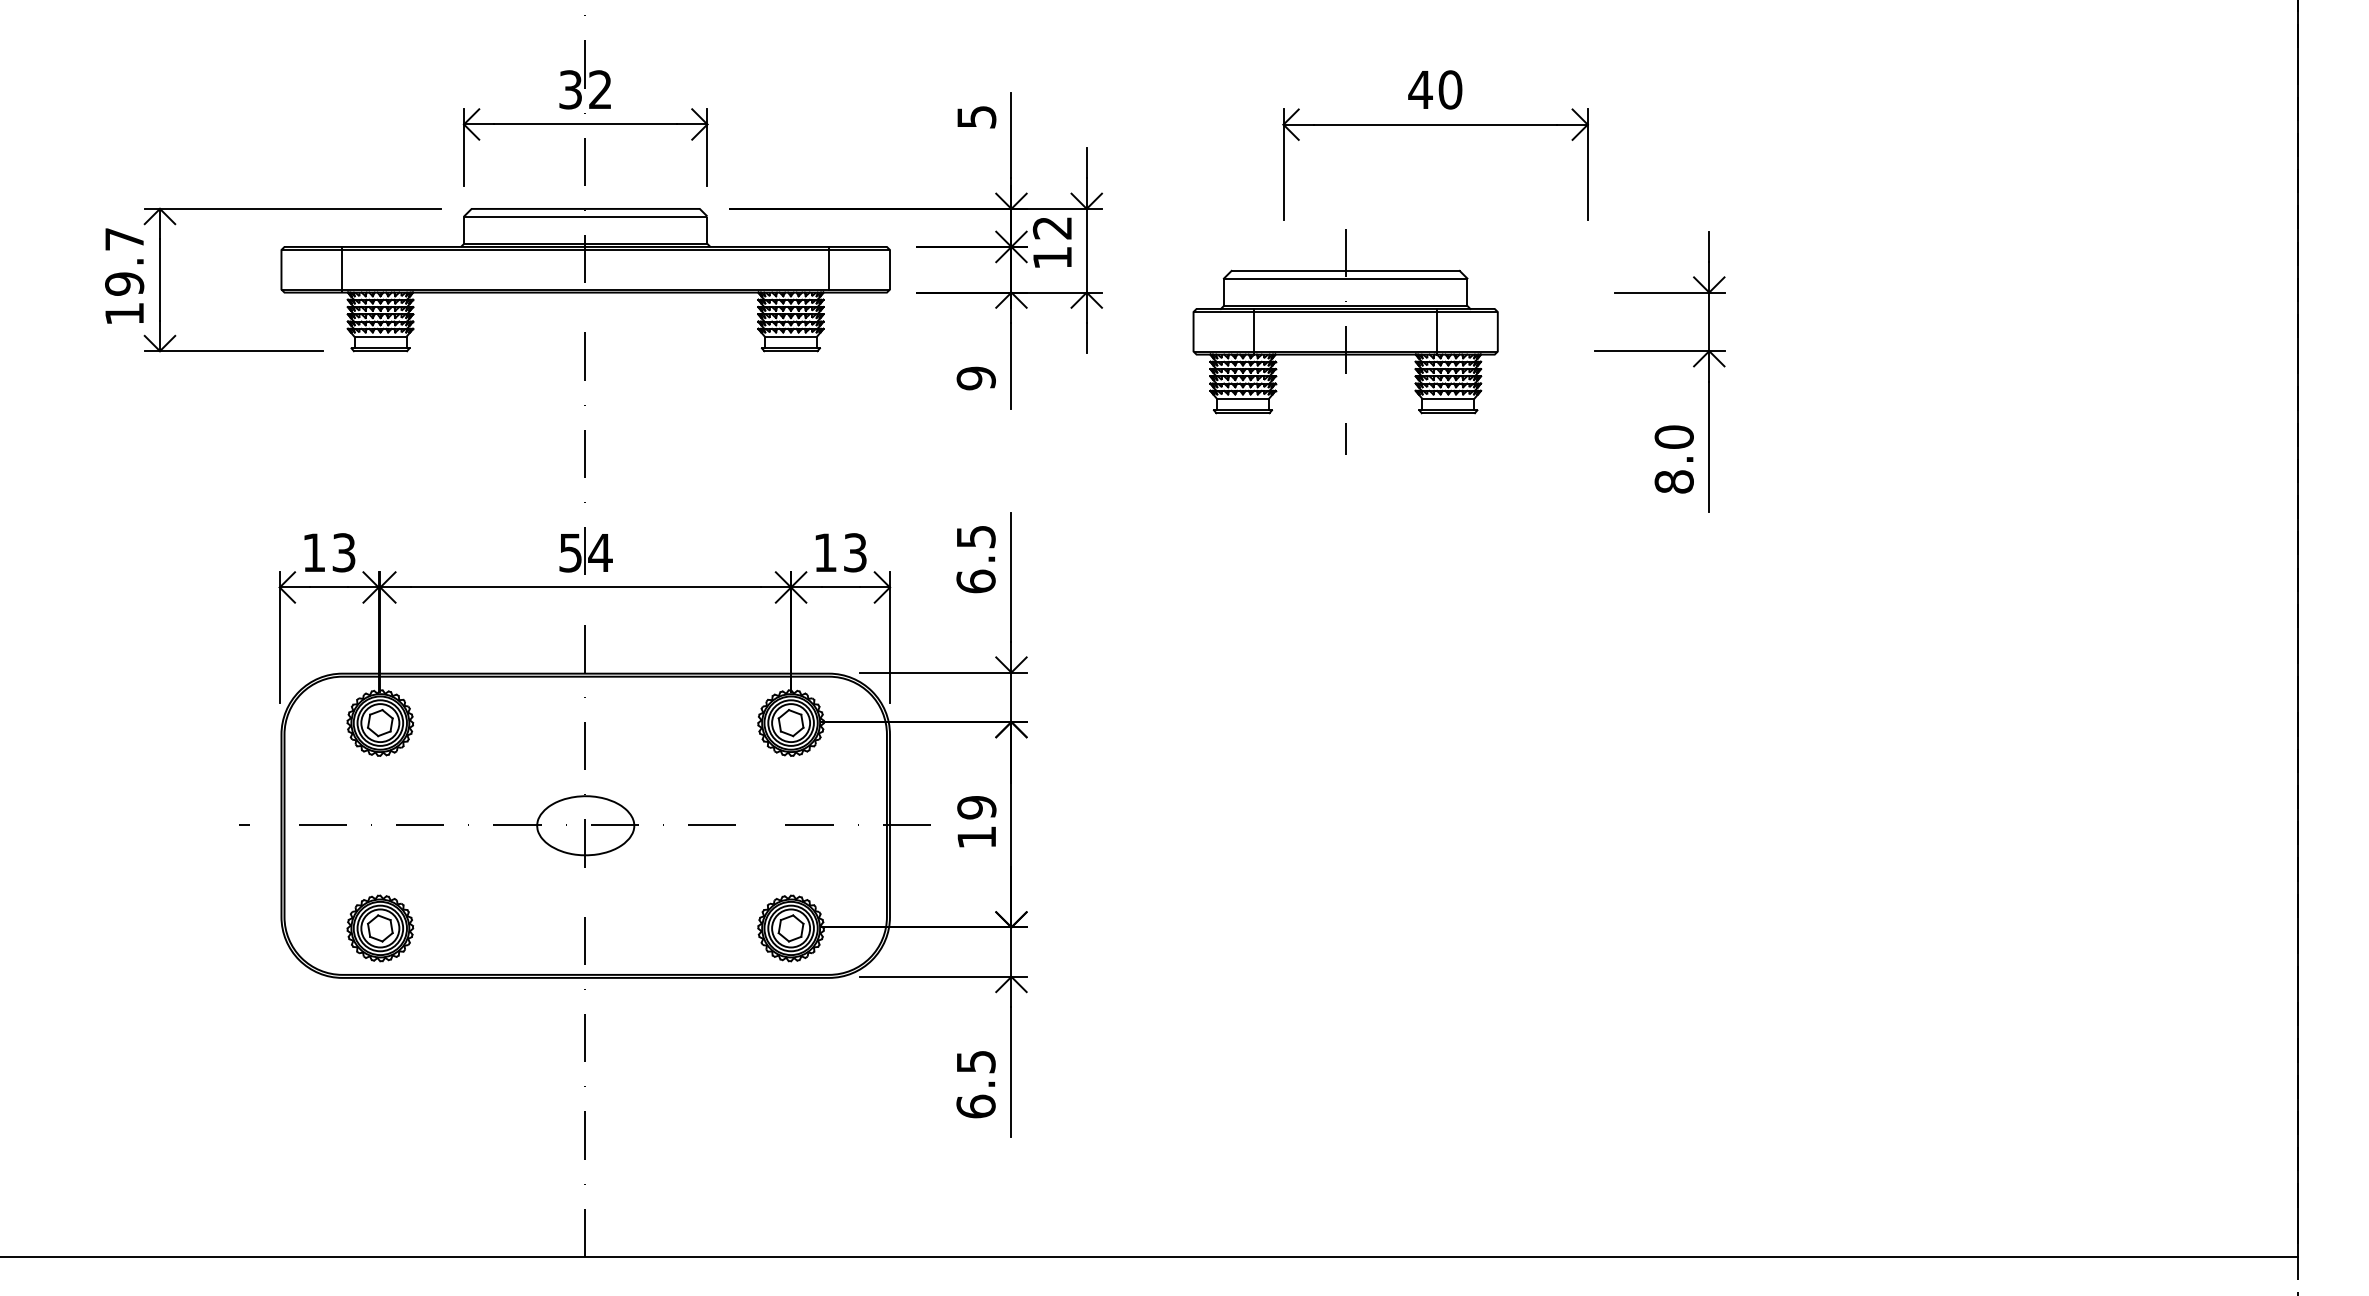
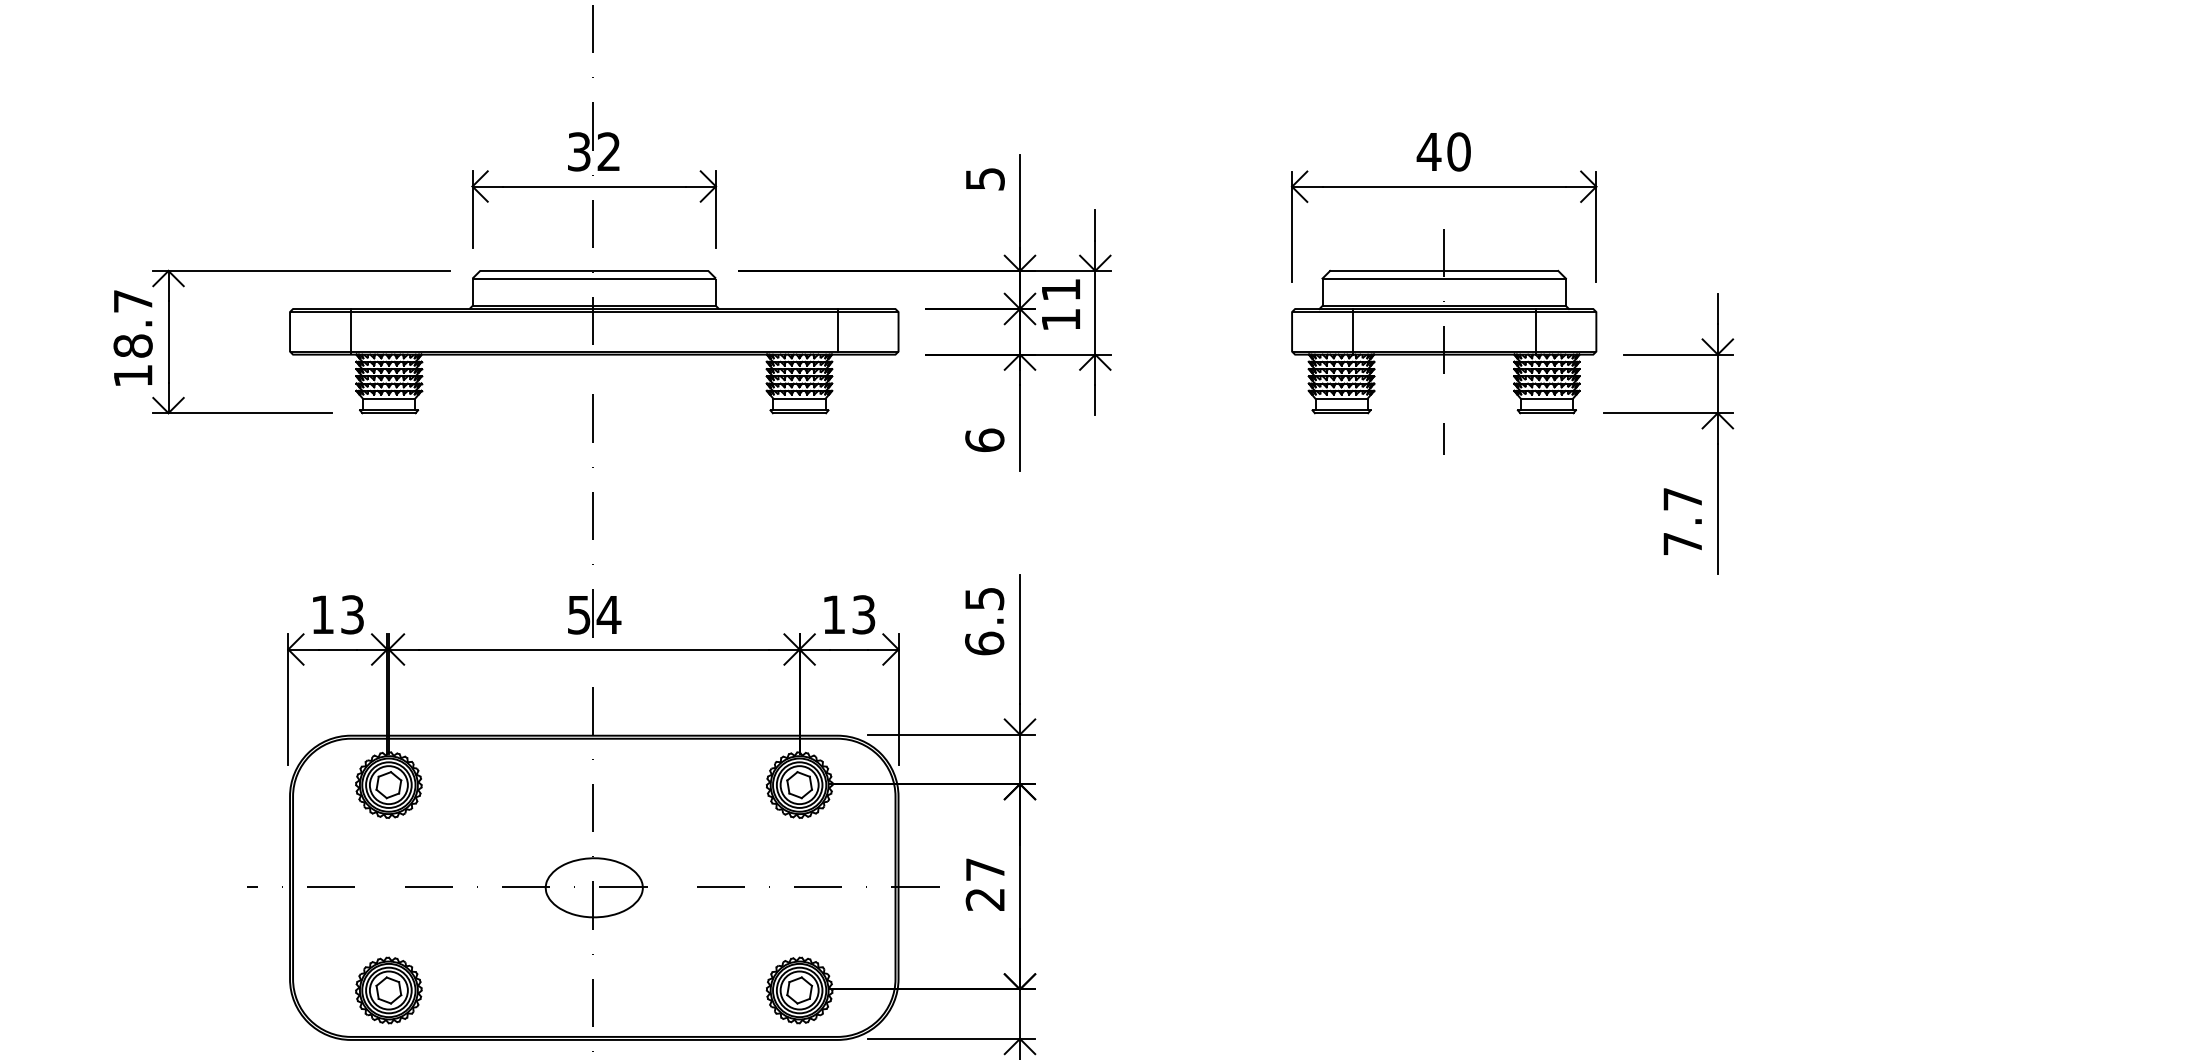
text: (1051, 228) -> (1060, 290), 12 -> 11
text: (124, 283) -> (133, 345), 19.7 -> 18.7
part: (1345, 341) -> (1444, 341), moved
text: (975, 378) -> (984, 440), 9 -> 6
text: (1673, 459) -> (1682, 521), 8.0 -> 7.7
text: (976, 822) -> (985, 884), 19 -> 27

